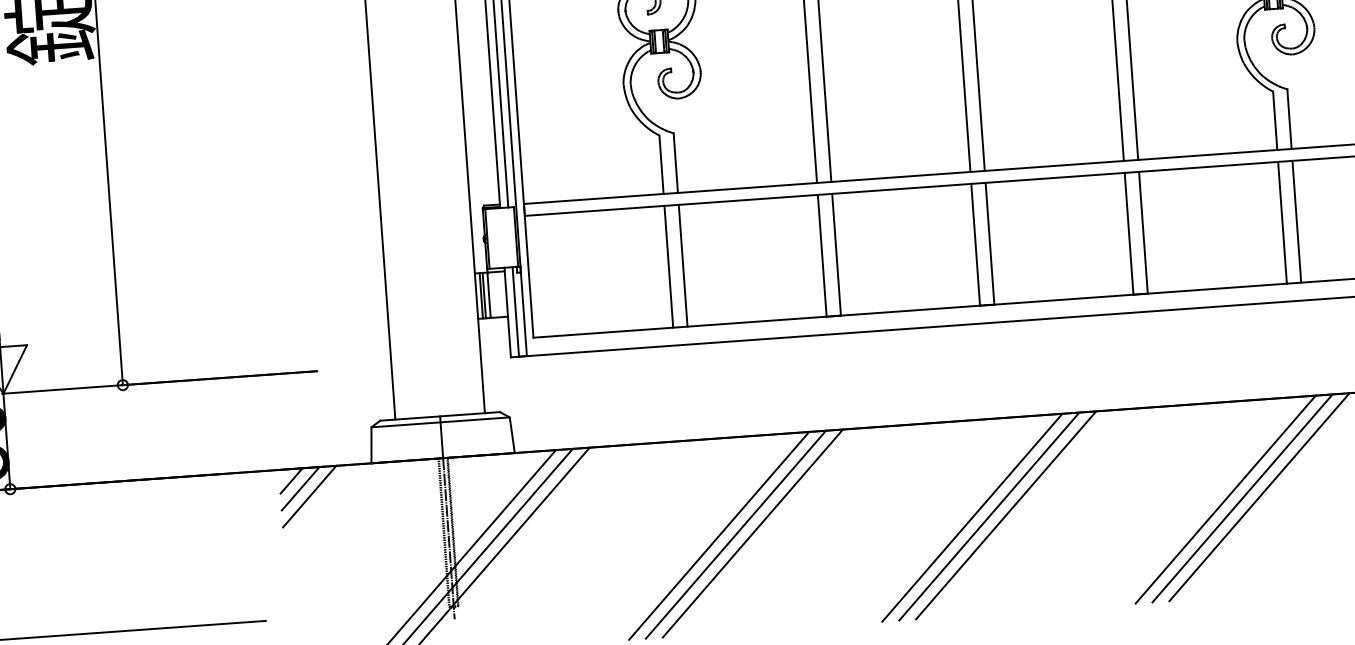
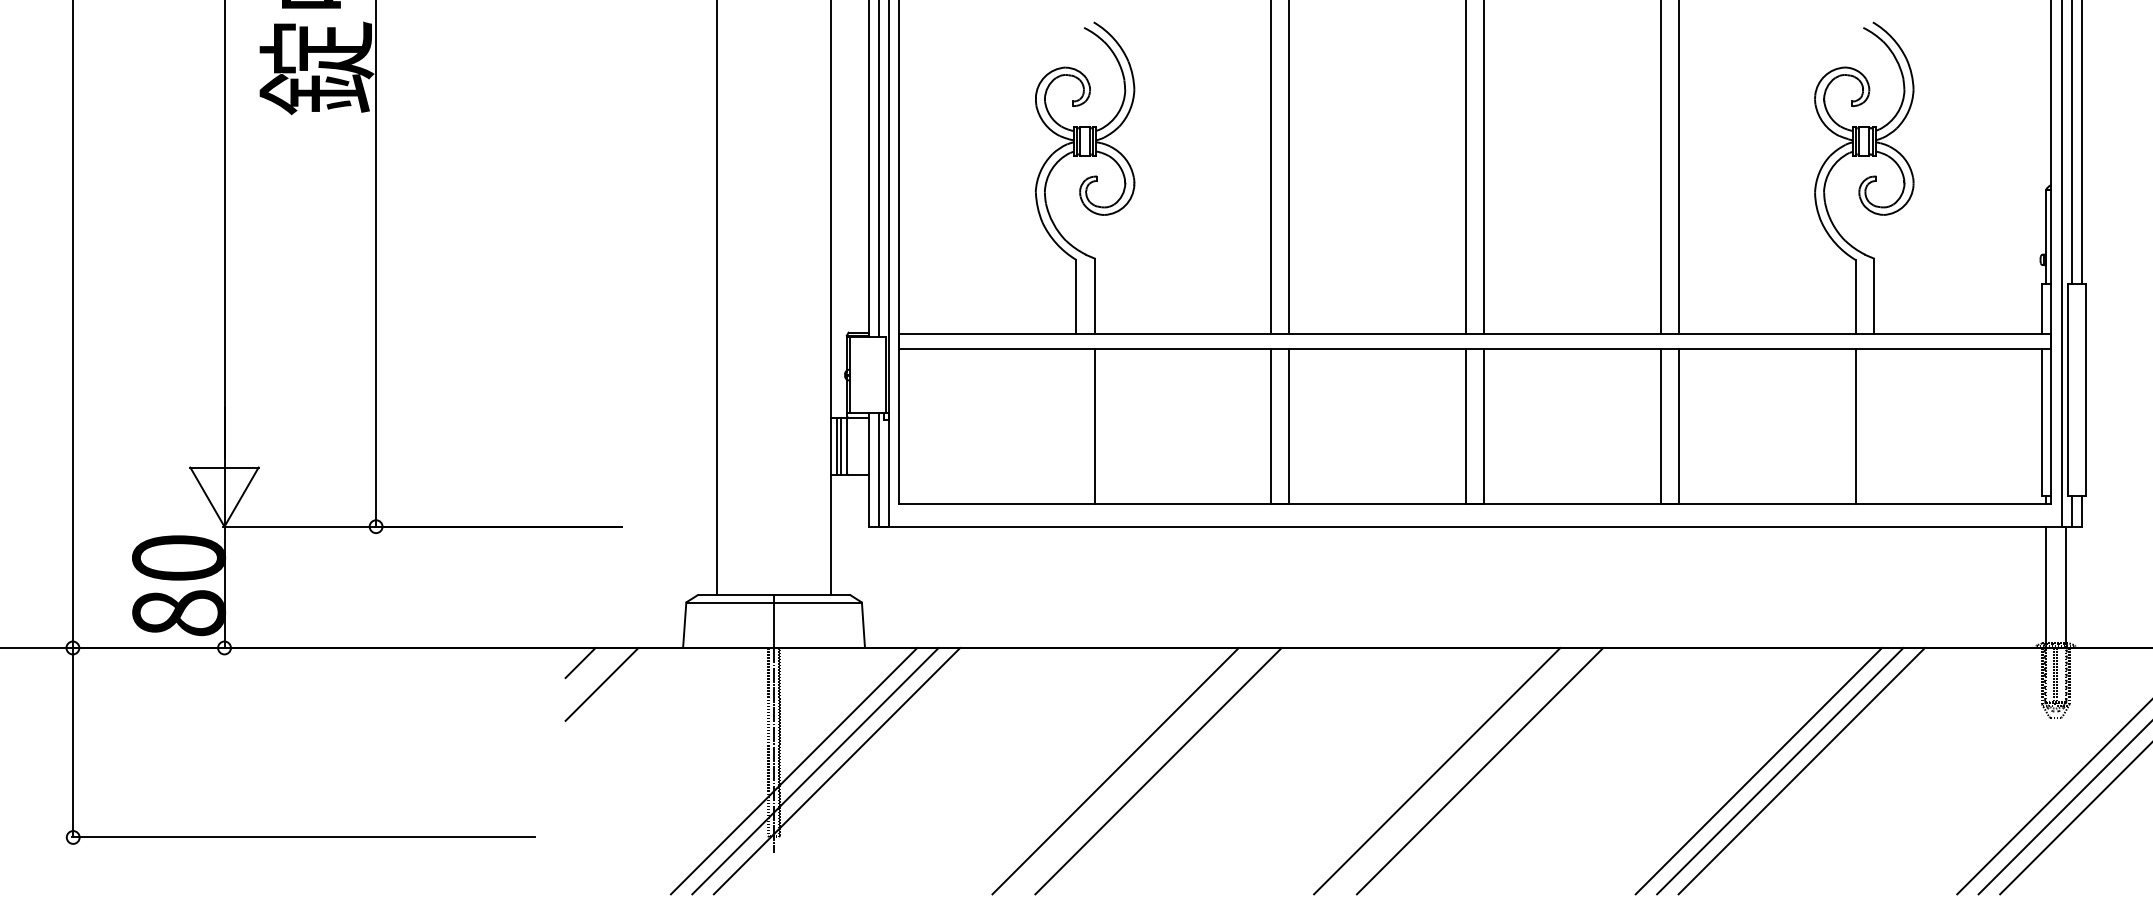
line: (1296, 221) -> (1873, 426), removed
line: (668, 266) -> (1076, 426), removed
line: (300, 488) -> (591, 673), removed
line: (989, 516) -> (1458, 770), removed
line: (735, 534) -> (1136, 770), removed

